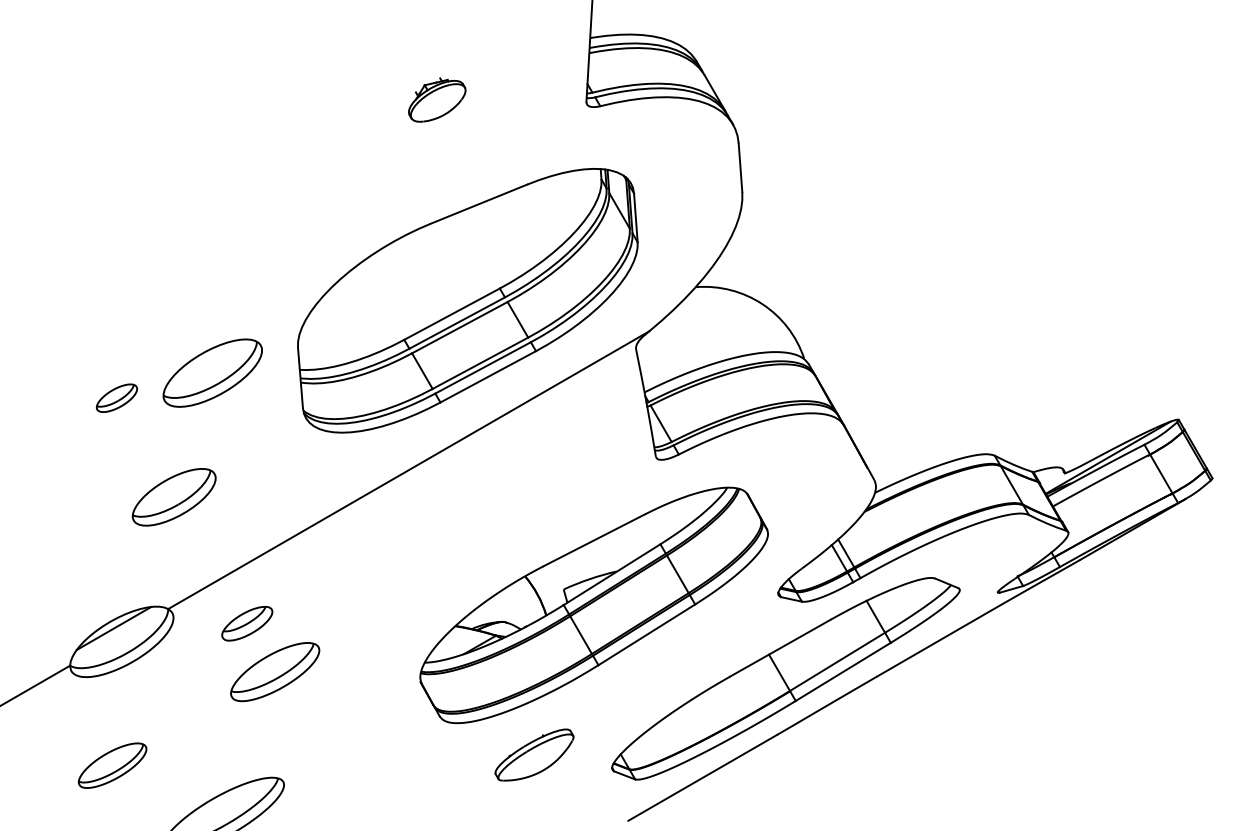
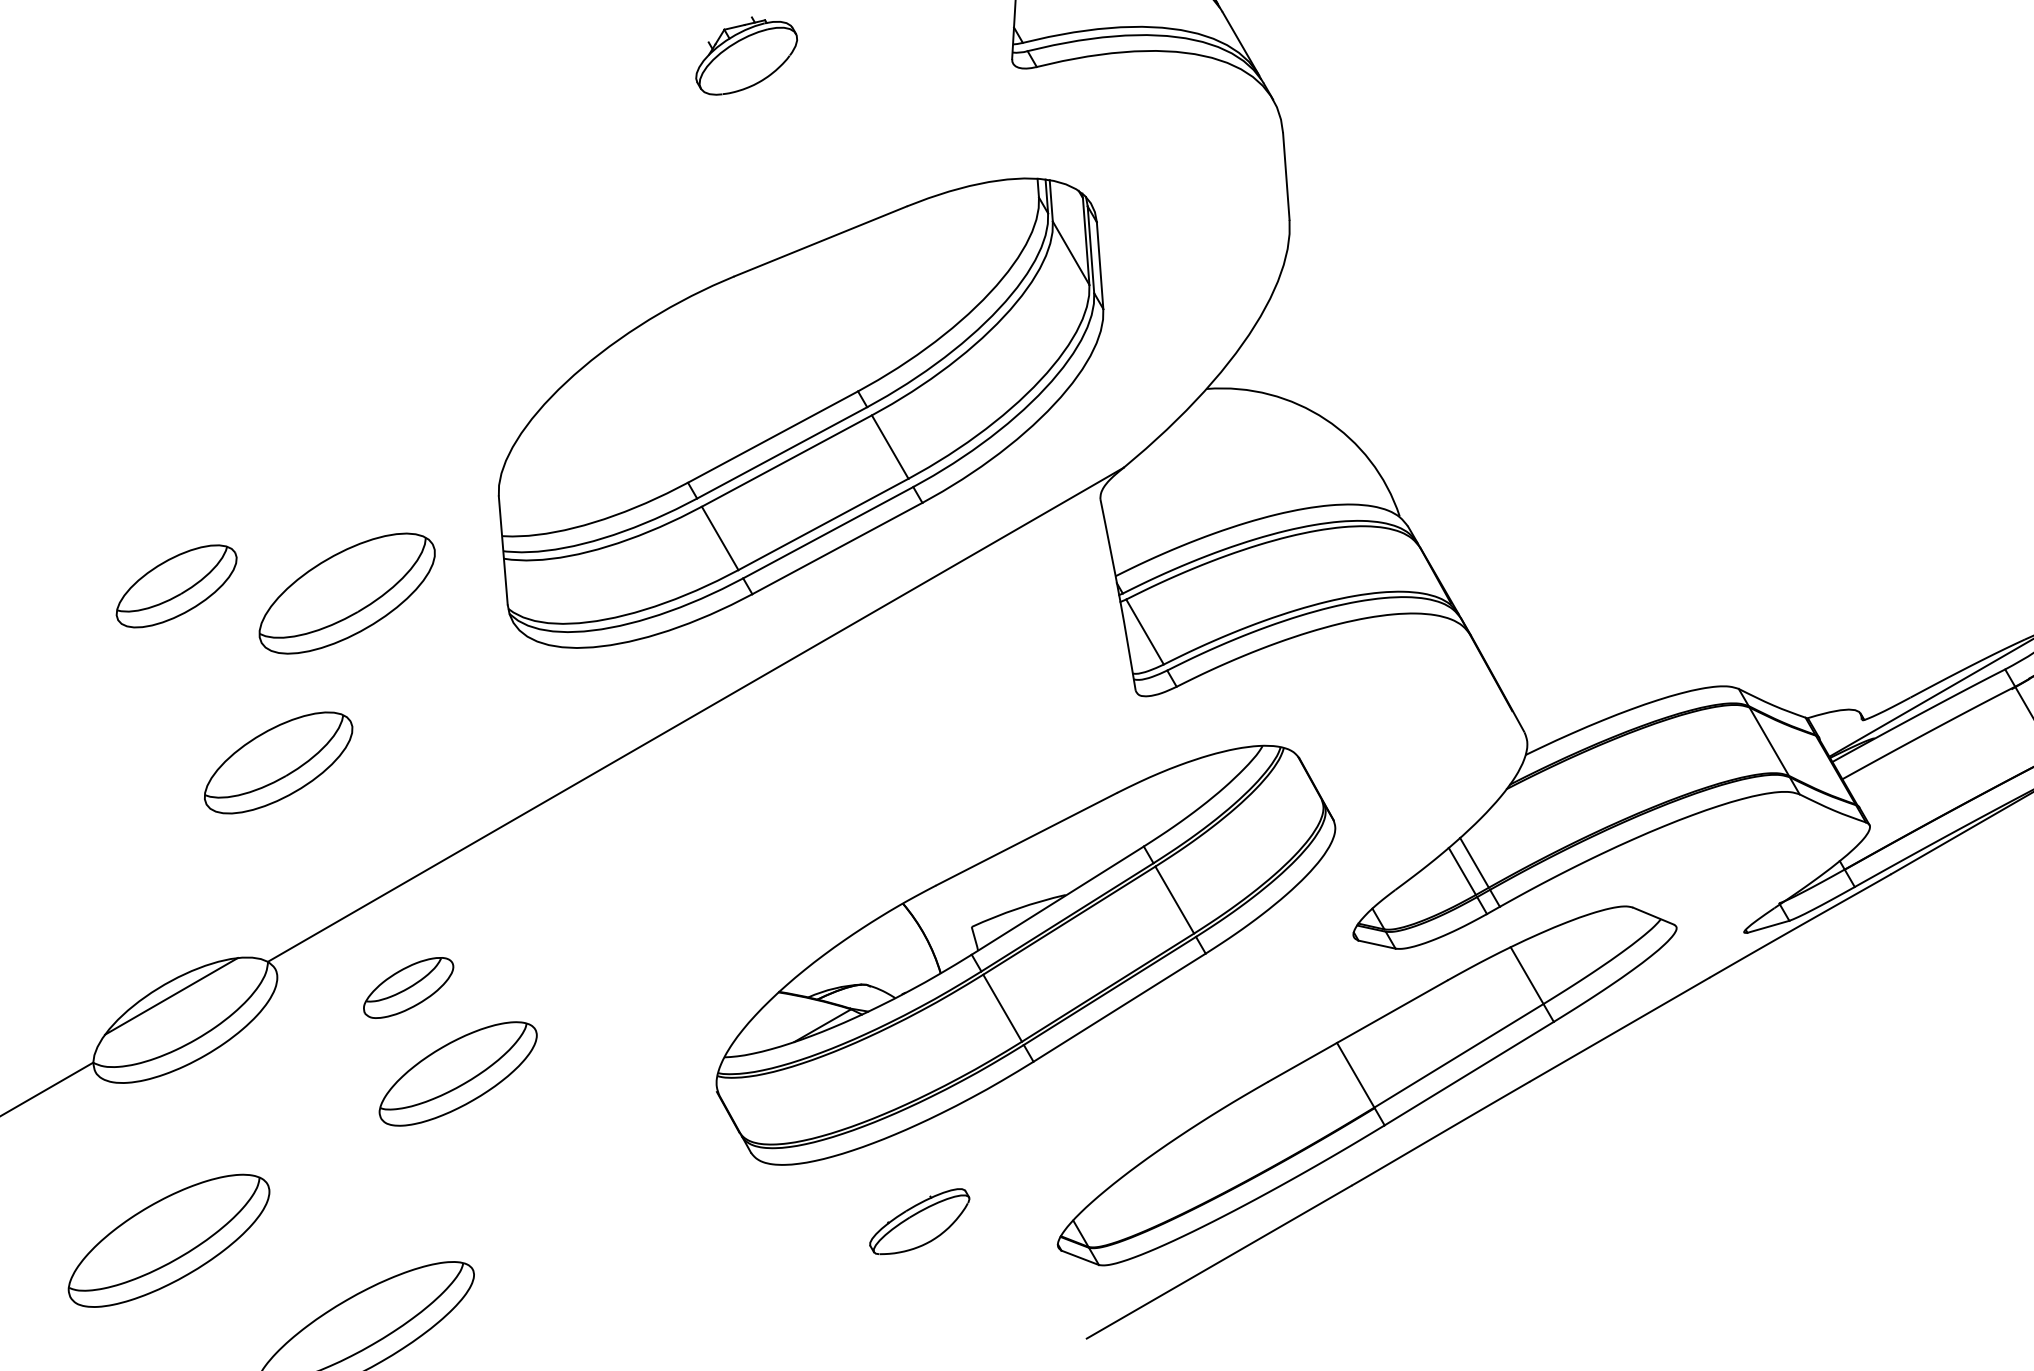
part: (212, 372) -> (346, 592), moved
part: (116, 398) -> (175, 587), size x1.67
part: (534, 754) -> (919, 1220), size x0.71
part: (112, 765) -> (168, 1240), size x1.67

